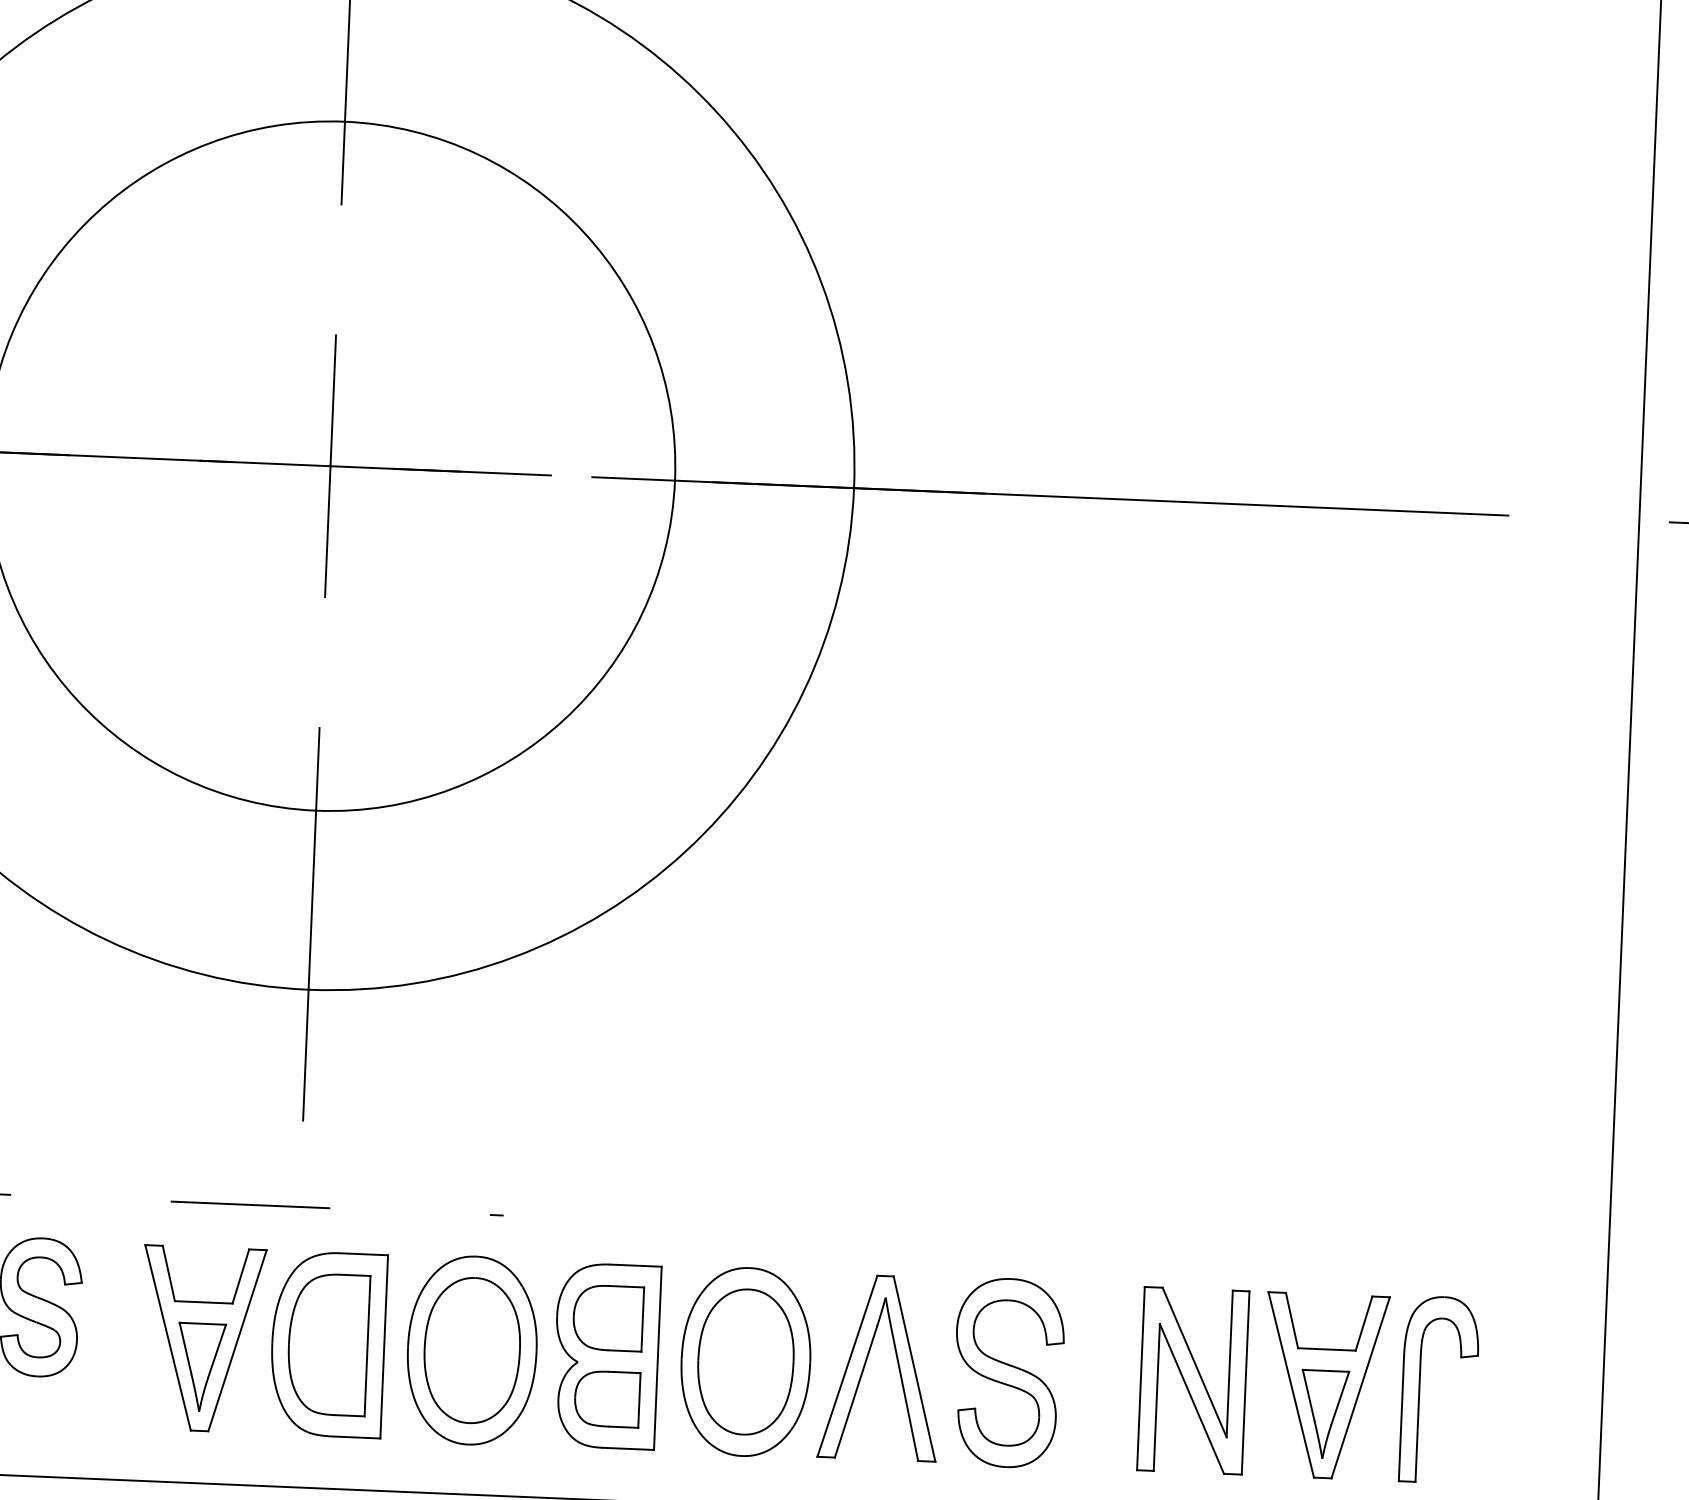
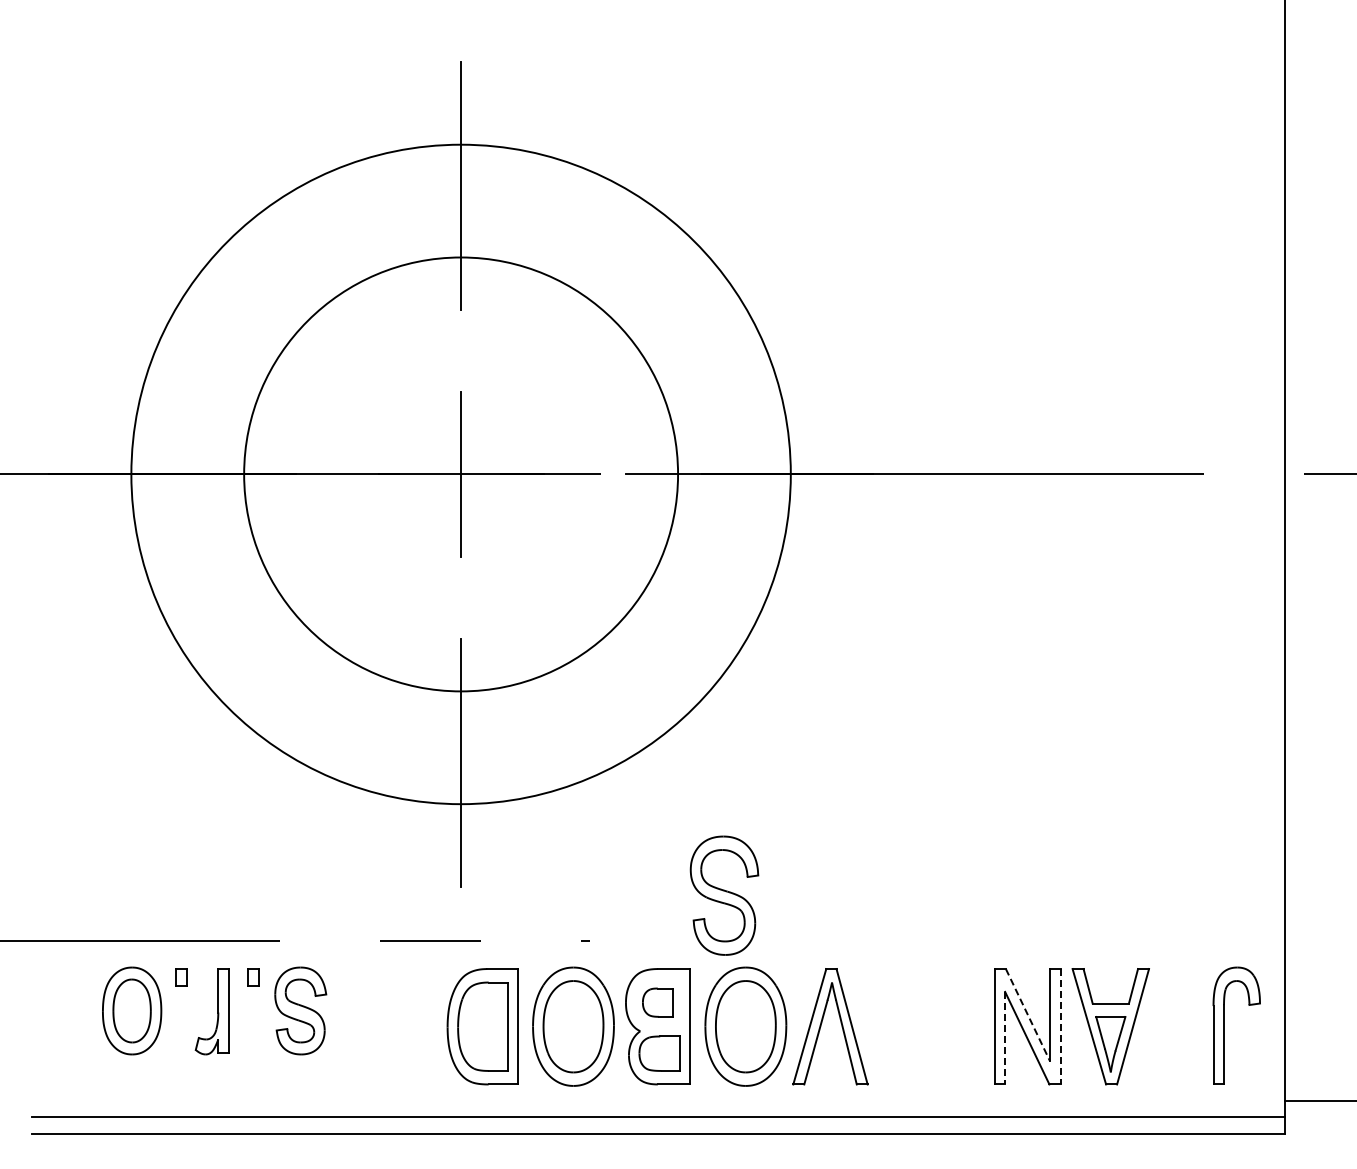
part: (607, 1317) -> (657, 1002), size x0.7
part: (202, 1338) -> (403, 1026), removed
line: (1195, 1363) -> (1028, 1015), solid -> dashed
part: (1008, 1372) -> (724, 895), moved
line: (1245, 1382) -> (1060, 1026), solid -> dashed
part: (1420, 1388) -> (1224, 1025), moved
line: (1157, 1397) -> (1005, 1038), solid -> dashed

